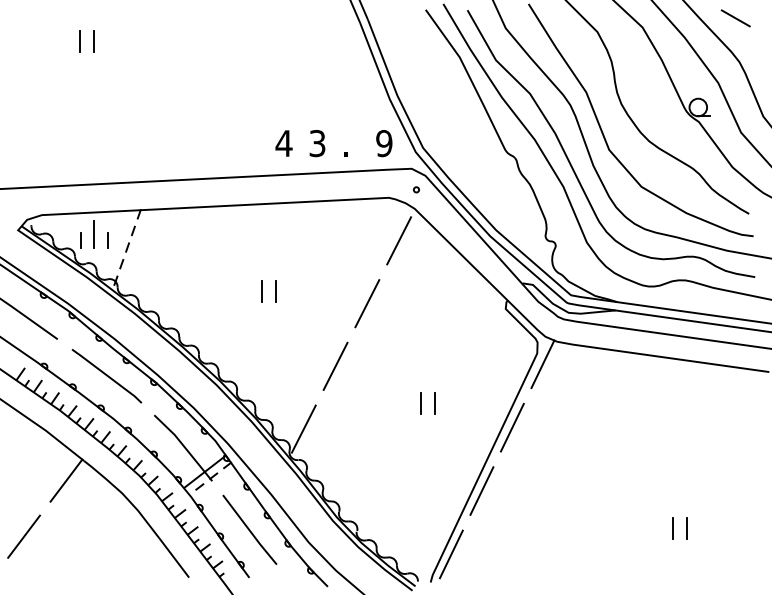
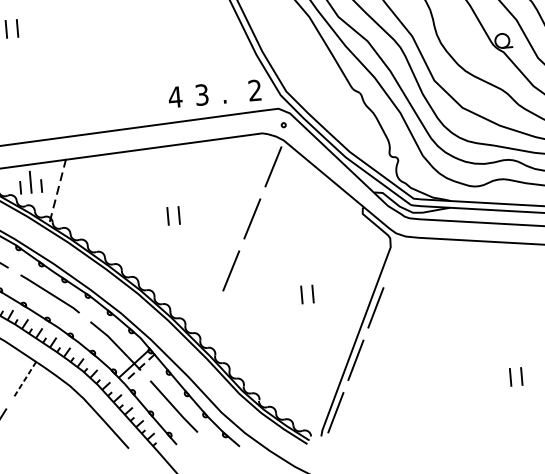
text: (384, 143) -> (255, 90), 9 -> 2
line: (542, 364) -> (395, 255), removed
line: (303, 428) -> (209, 322), removed
line: (66, 481) -> (25, 380), solid -> dashed

